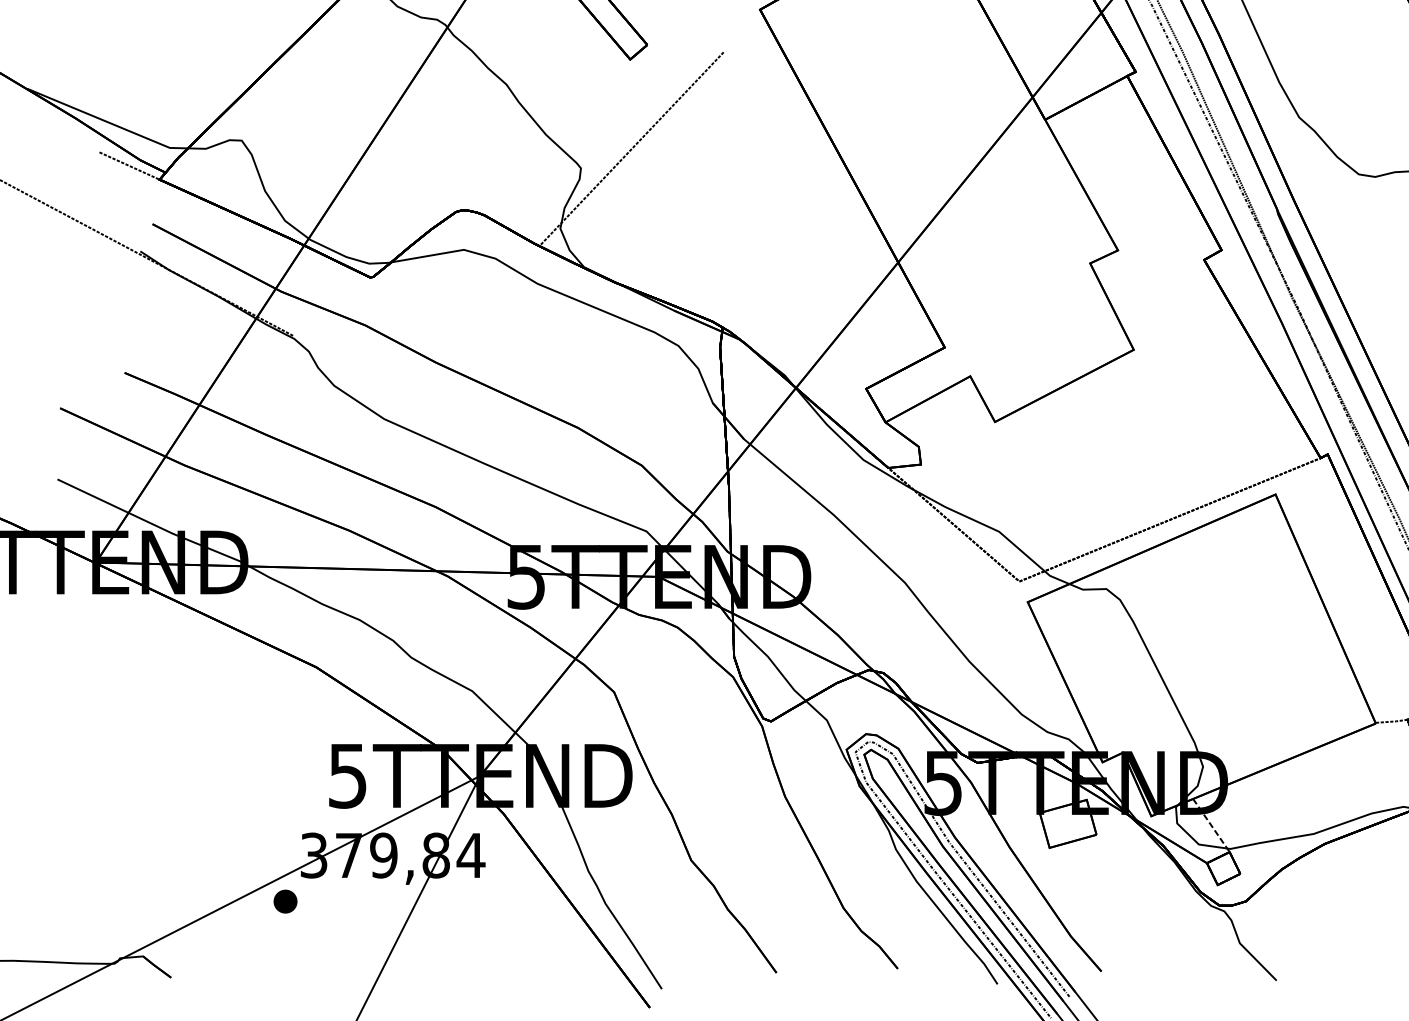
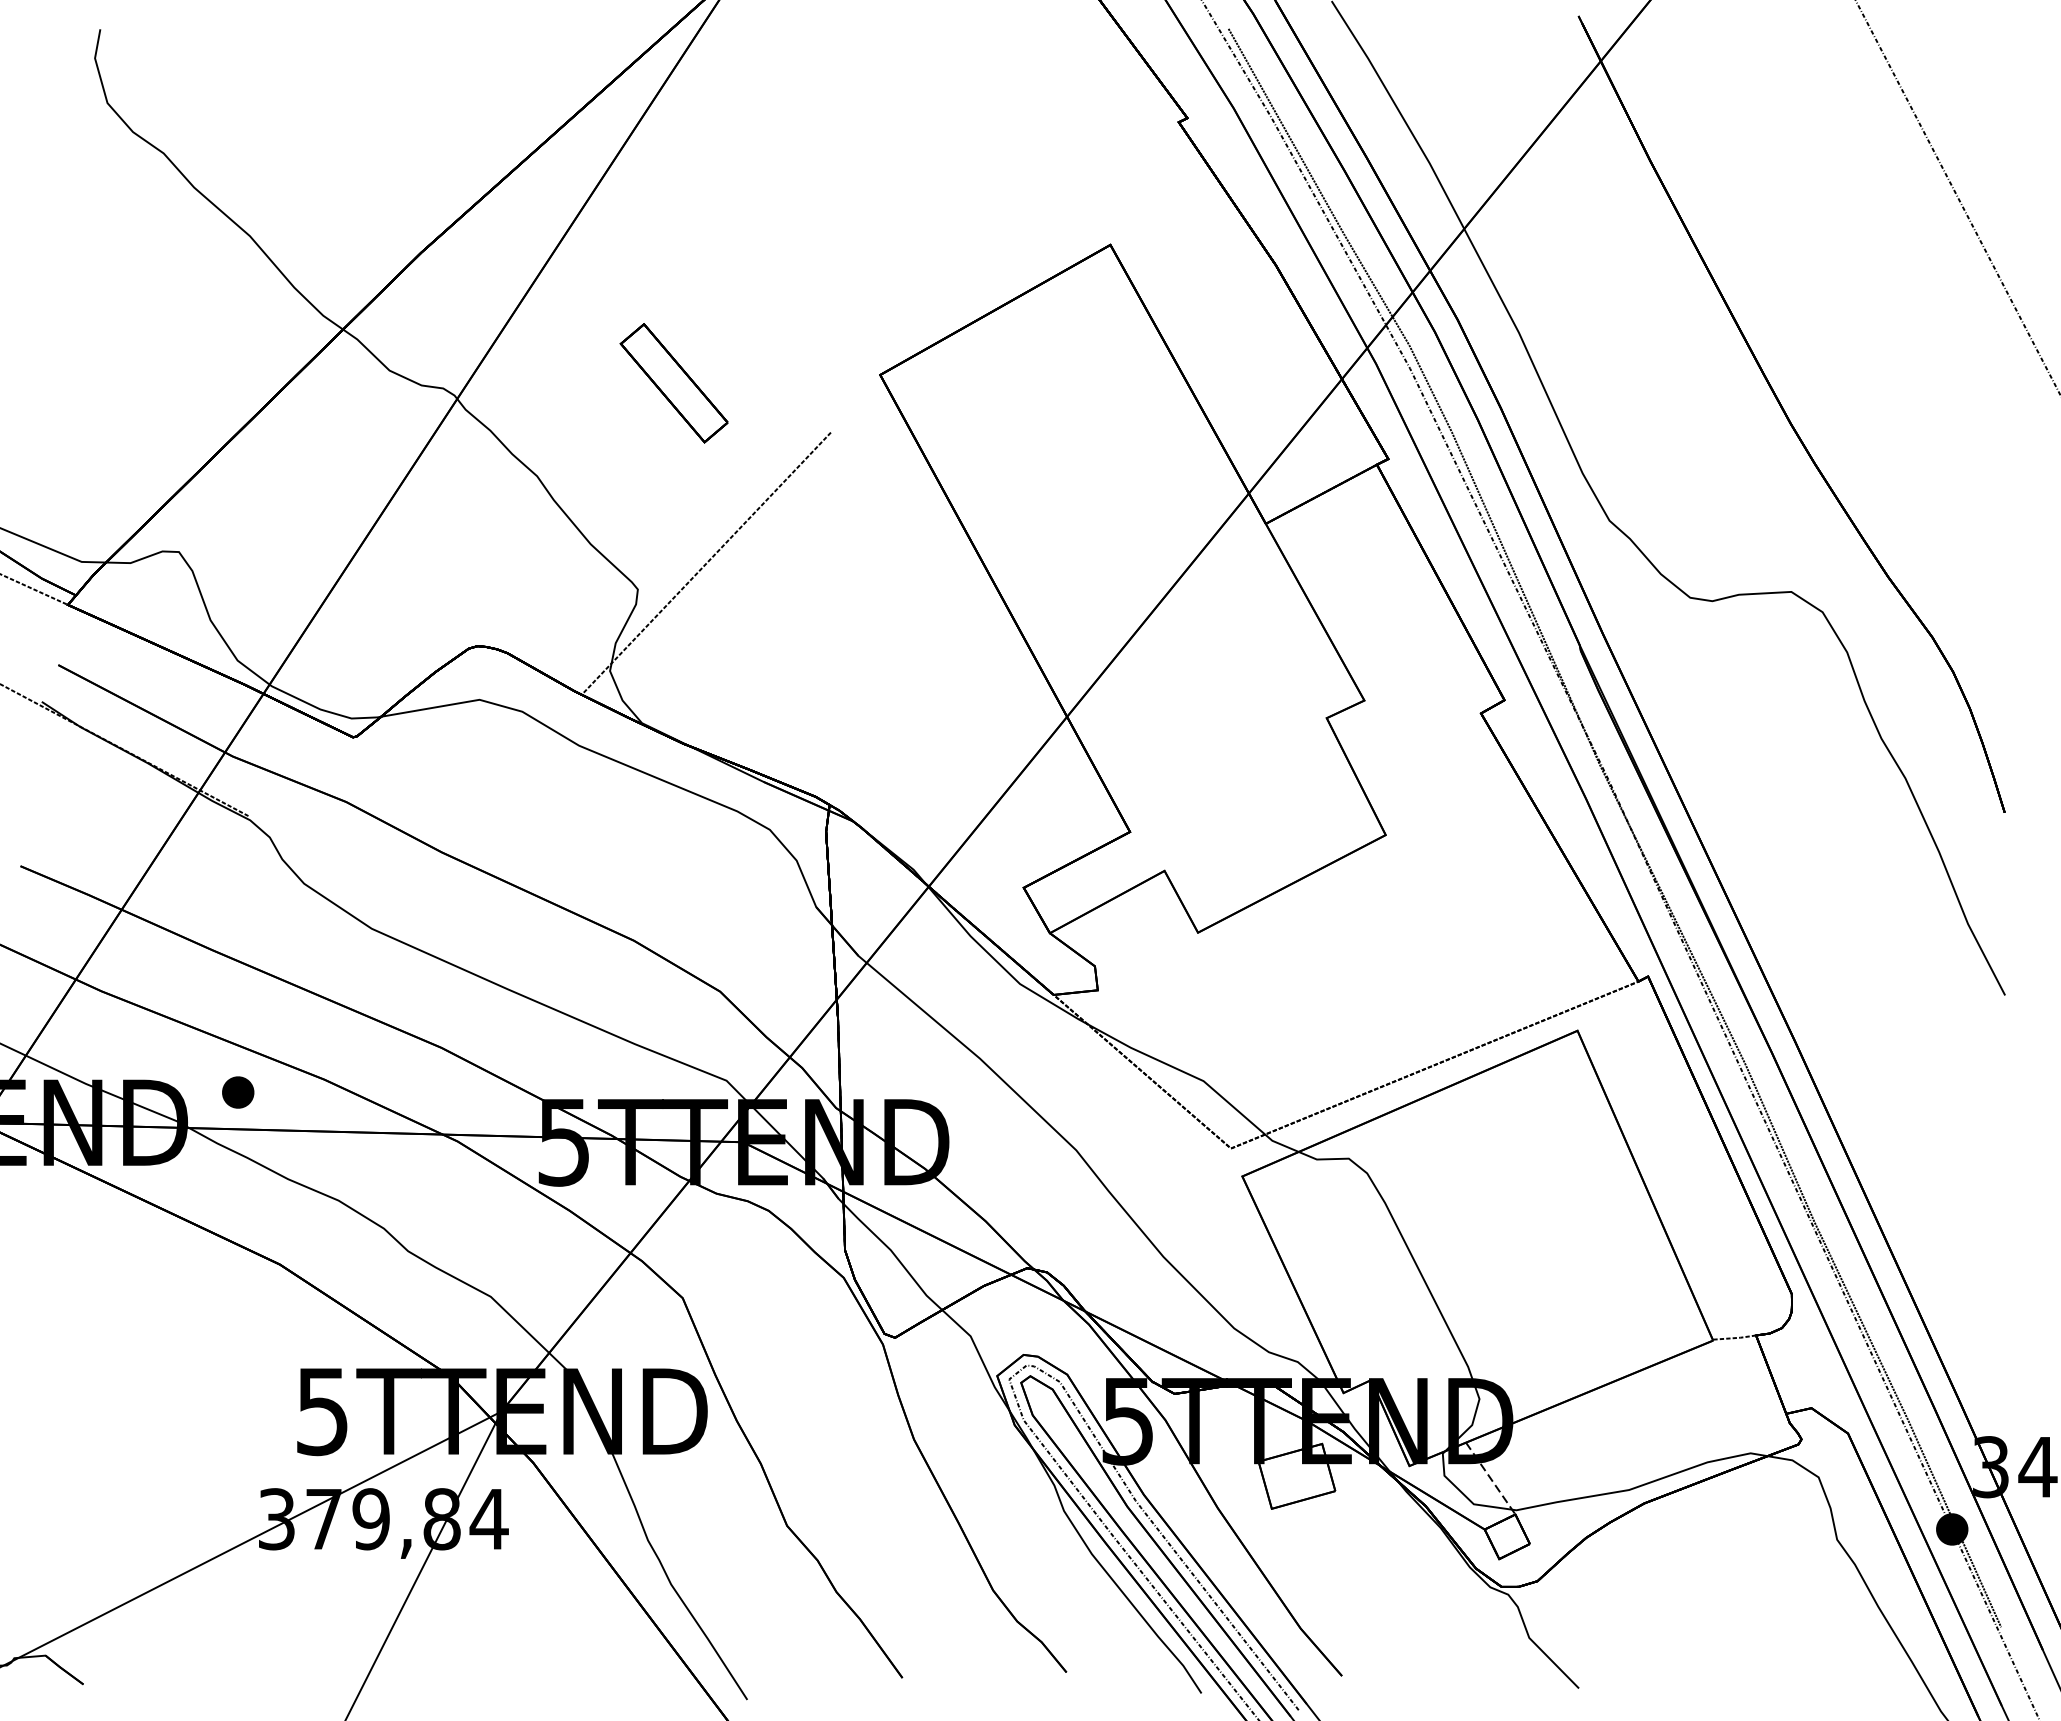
part: (285, 901) -> (238, 1092), moved

